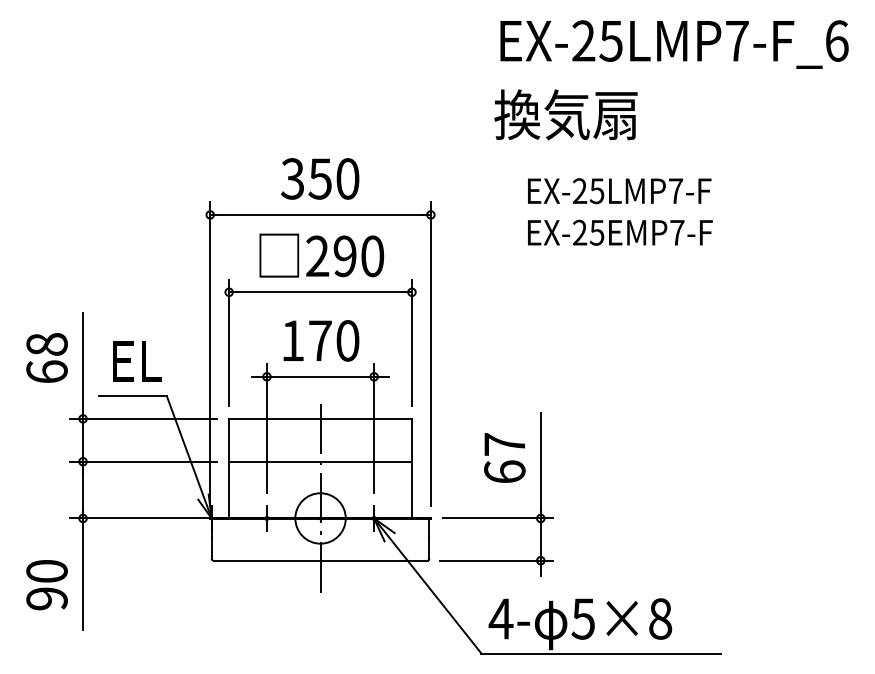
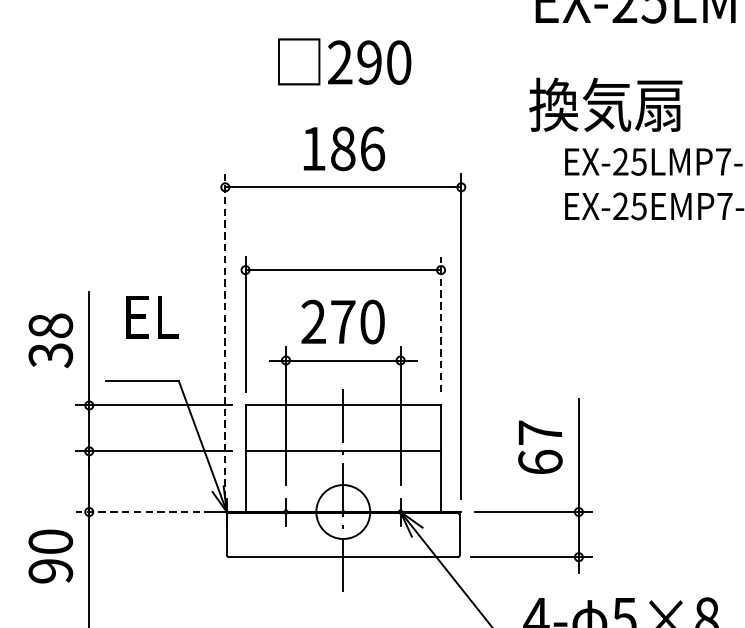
text: (565, 114) -> (605, 104), moved
text: (320, 178) -> (343, 148), 350 -> 186
text: (321, 255) -> (344, 61), moved
text: (292, 340) -> (313, 321), 170 -> 270
line: (411, 342) -> (440, 323), solid -> dashed
line: (210, 354) -> (225, 336), solid -> dashed
text: (137, 361) -> (152, 317), moved
text: (46, 371) -> (50, 354), 68 -> 38
line: (134, 518) -> (144, 512), solid -> dashed
text: (46, 585) -> (50, 556), moved

